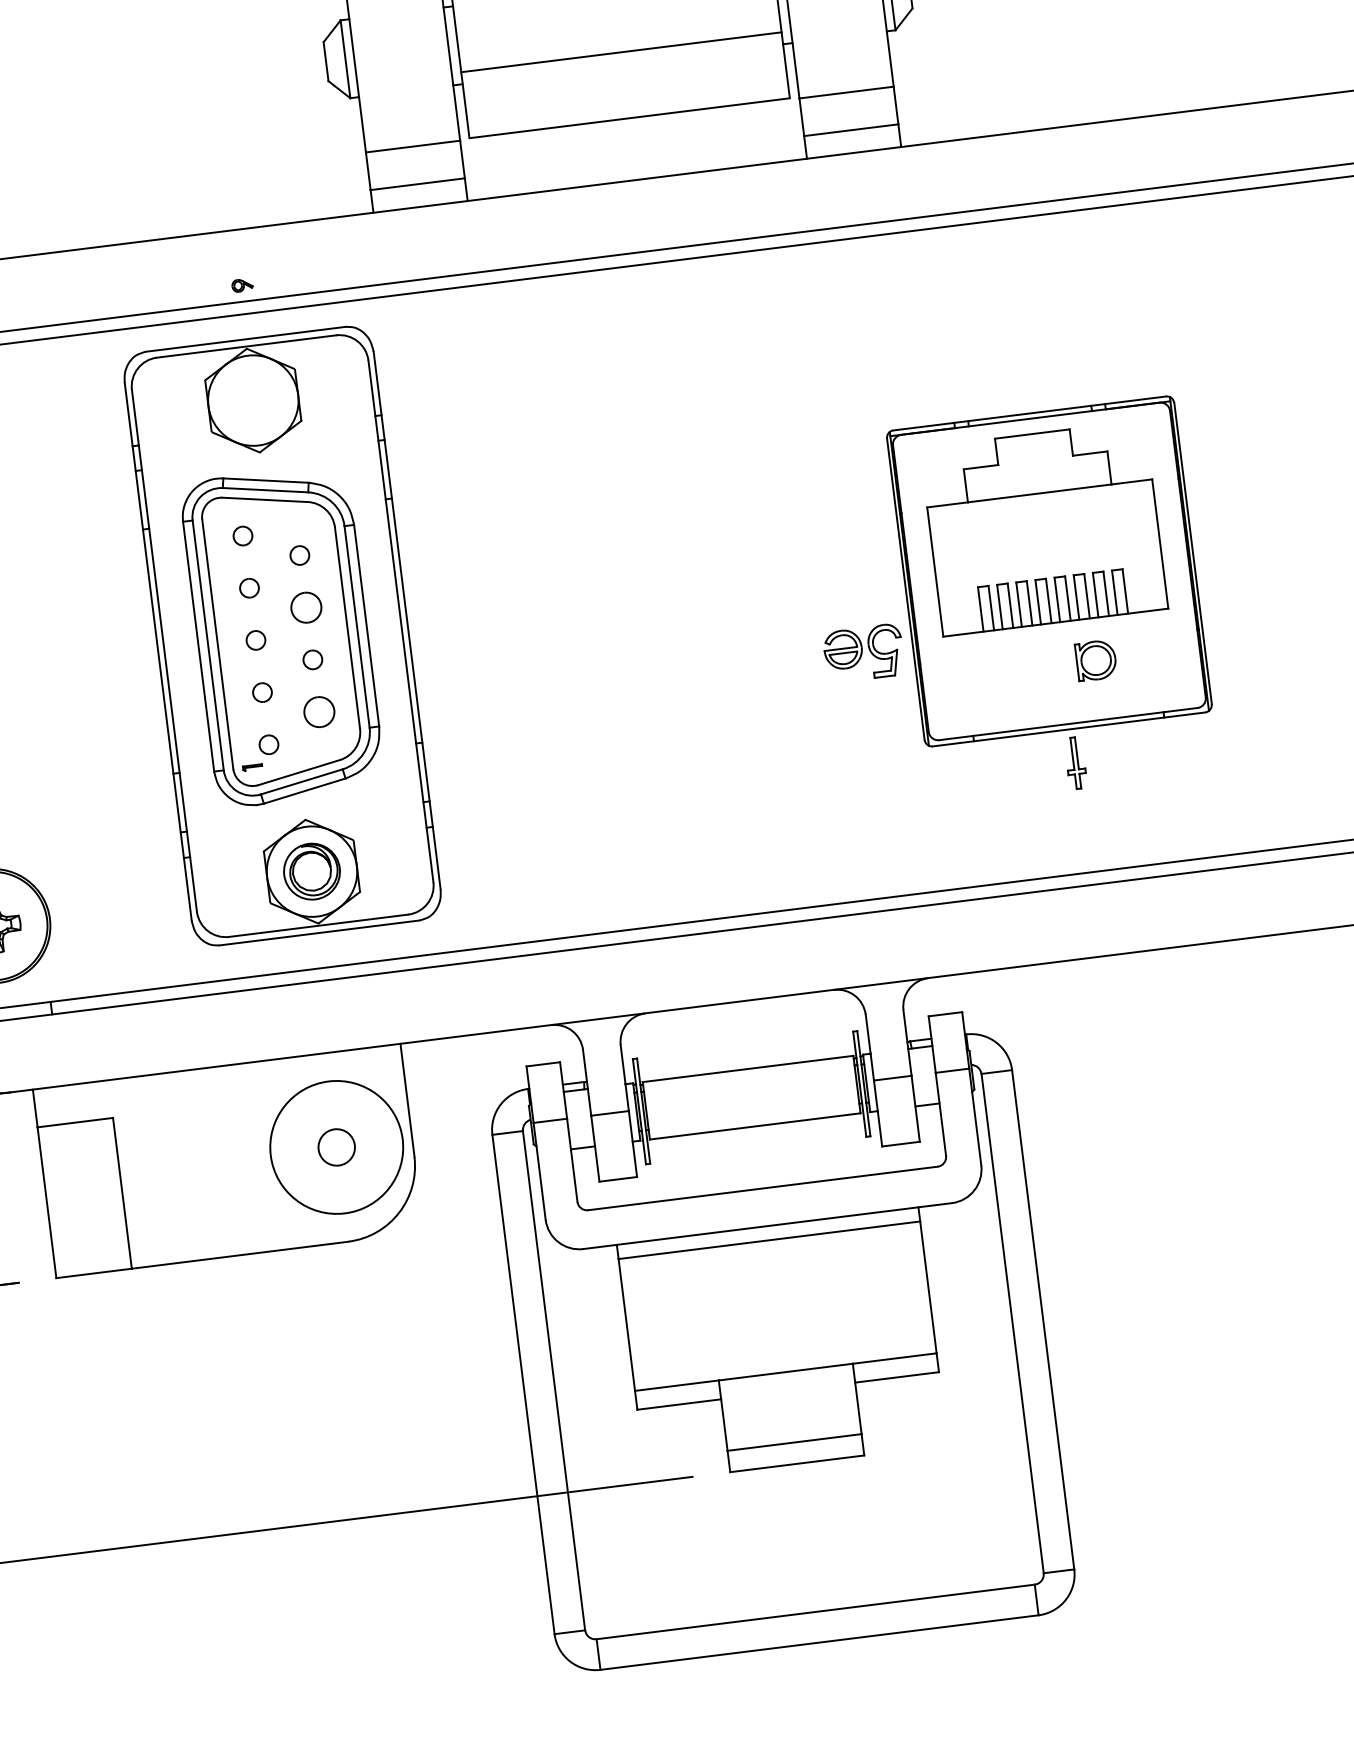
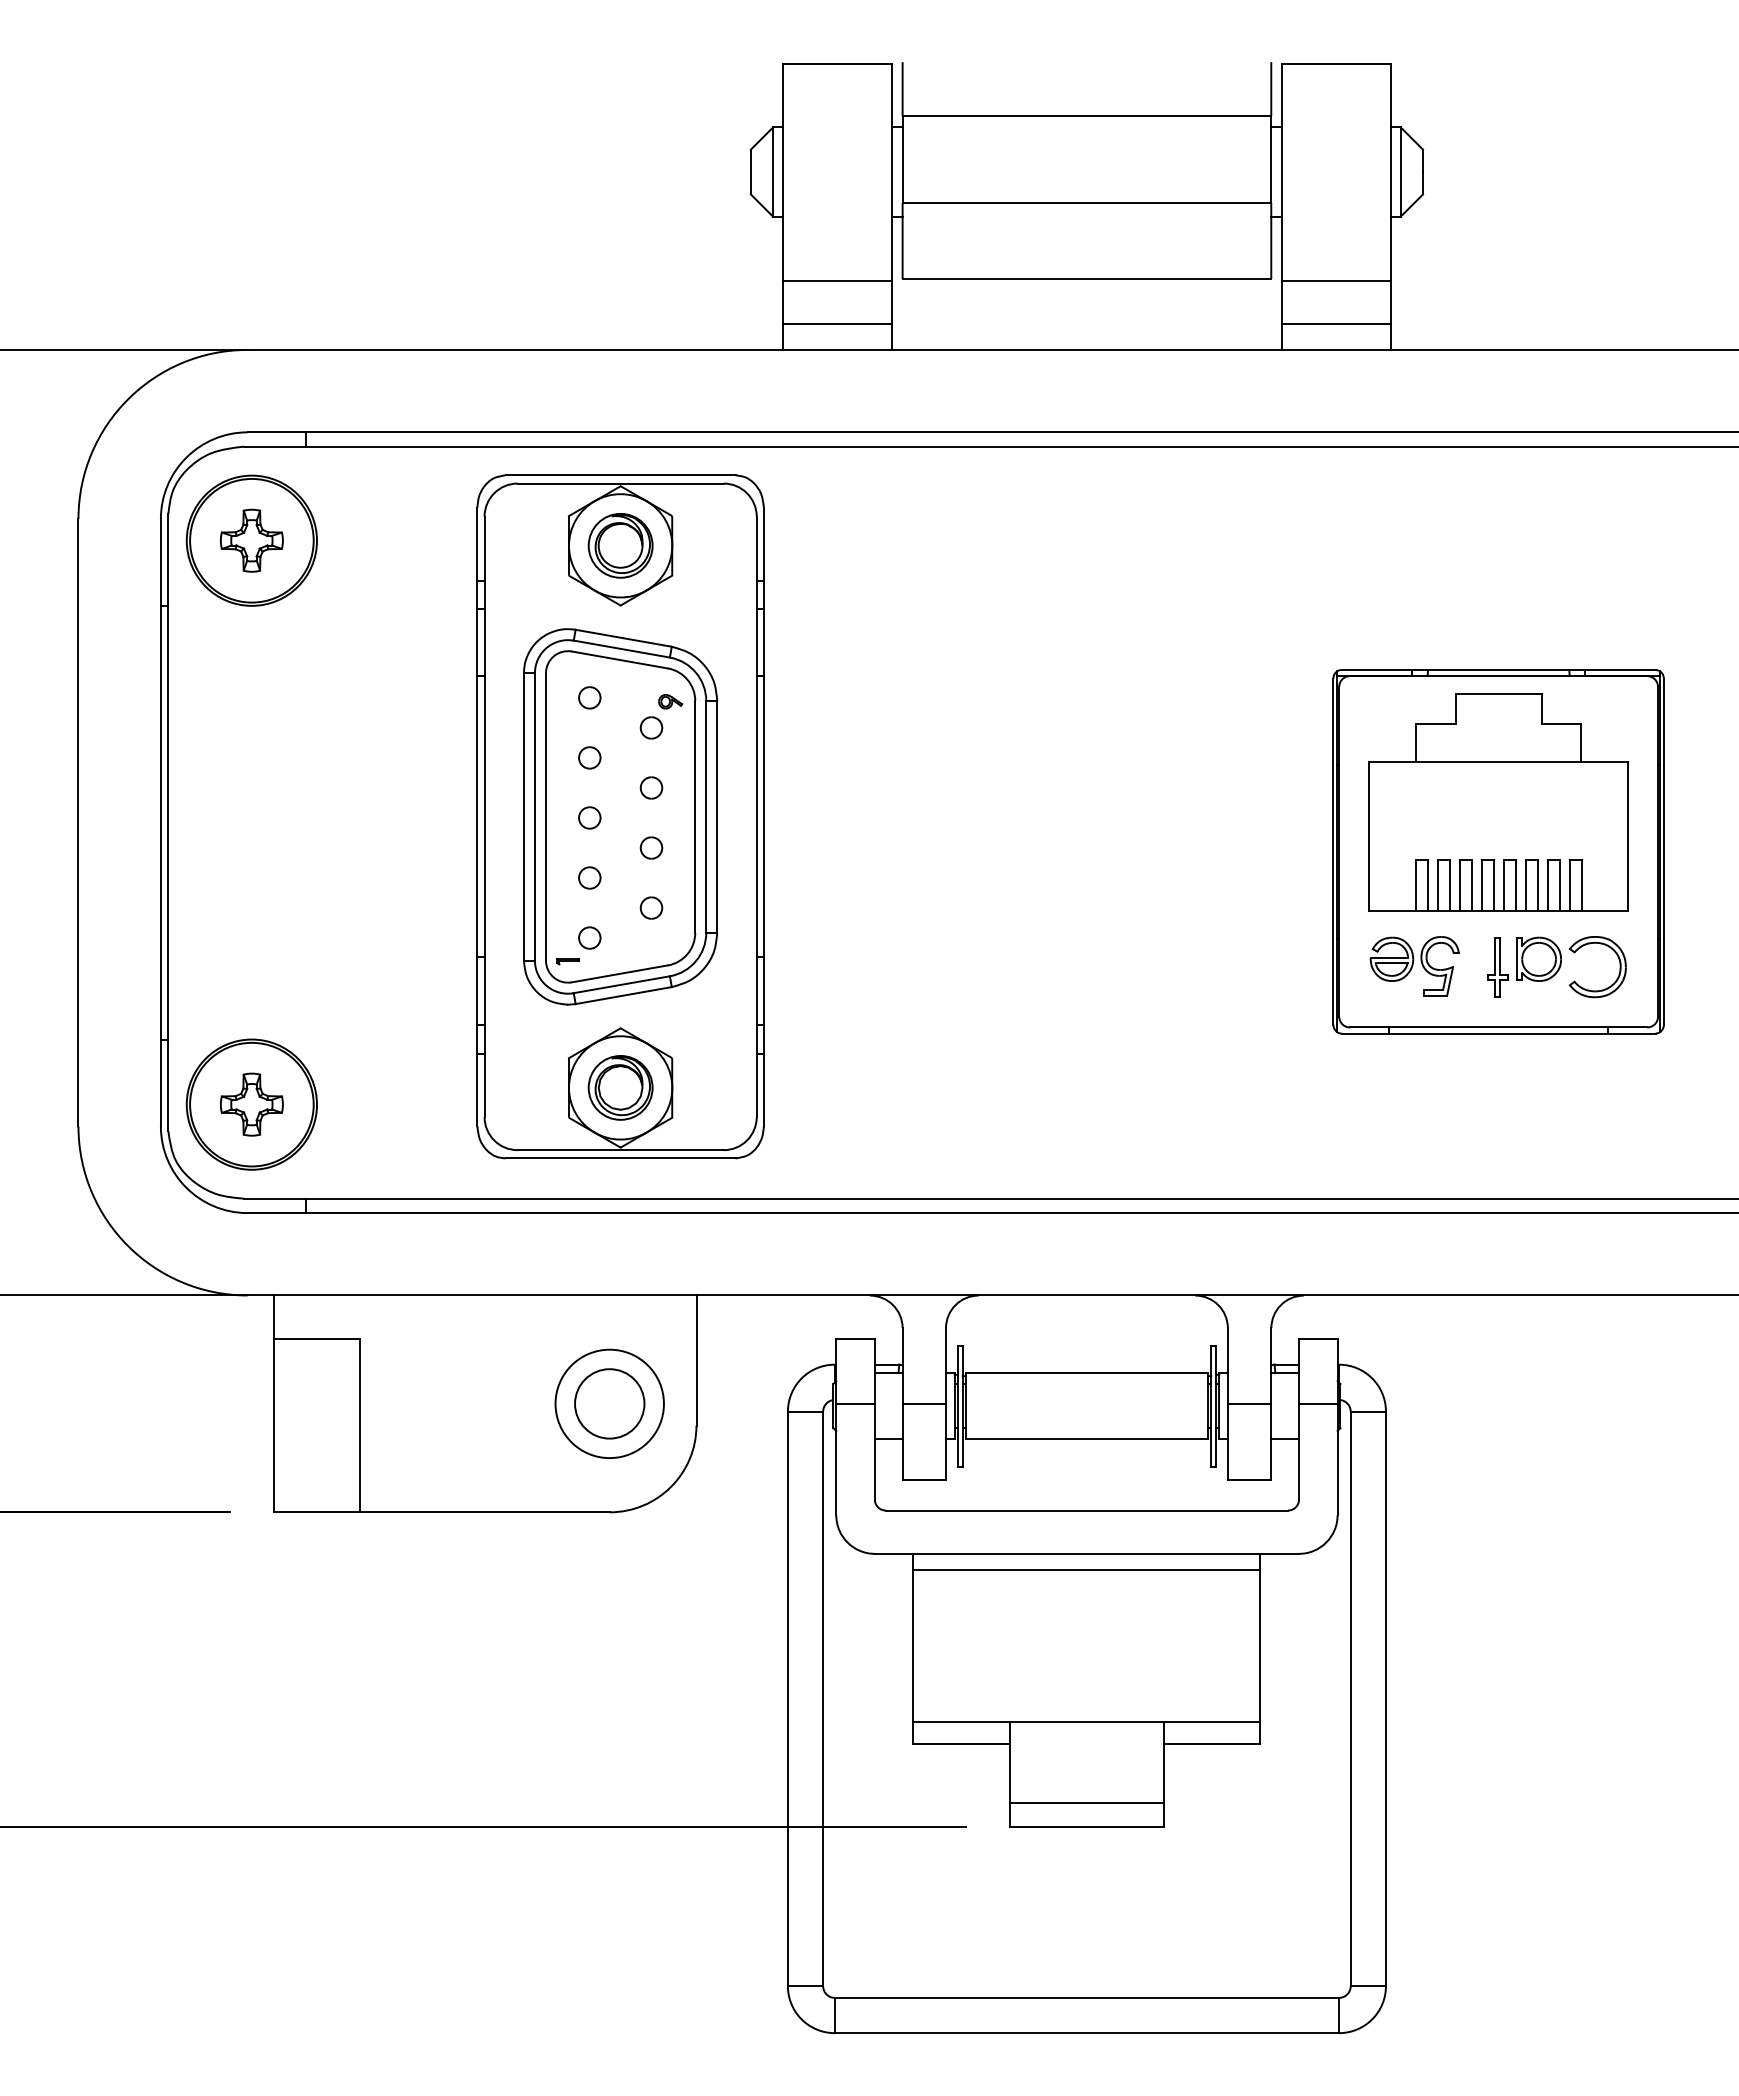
part: (242, 285) -> (670, 701), moved
part: (253, 400) -> (620, 545), added
part: (306, 607) -> (651, 787), size x0.62
part: (863, 653) -> (1414, 966), moved
part: (1162, 673) -> (1612, 983), added
part: (319, 711) -> (651, 907), size x0.62
part: (1075, 762) -> (1497, 967), moved
circle: (336, 1147) -> (609, 1403), size x0.71
circle: (336, 1147) -> (609, 1403), size x1.67

